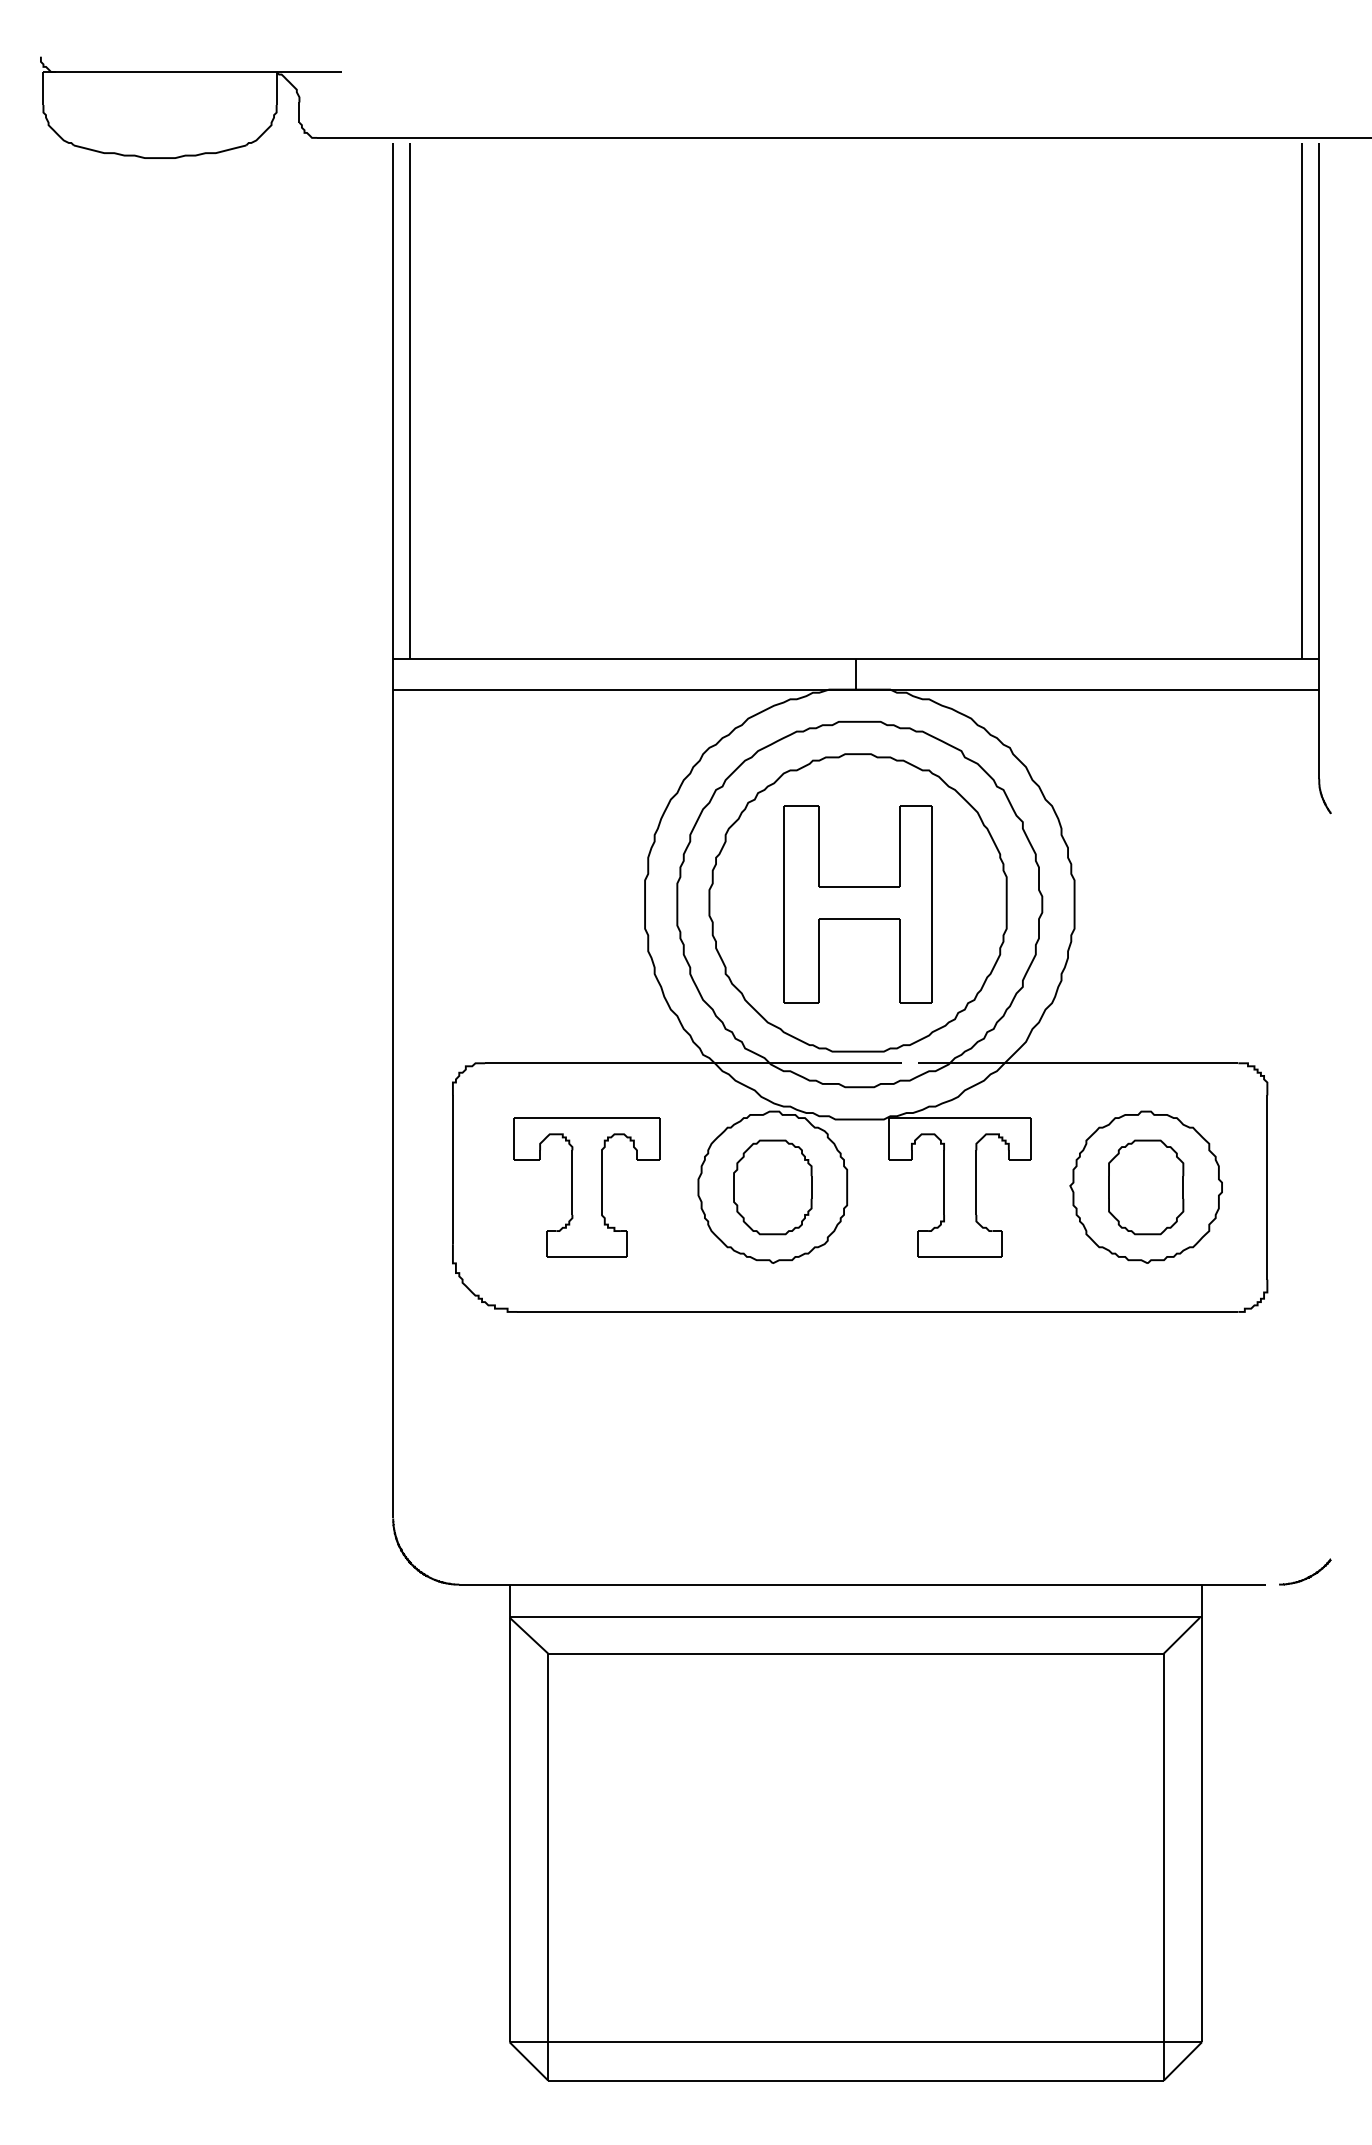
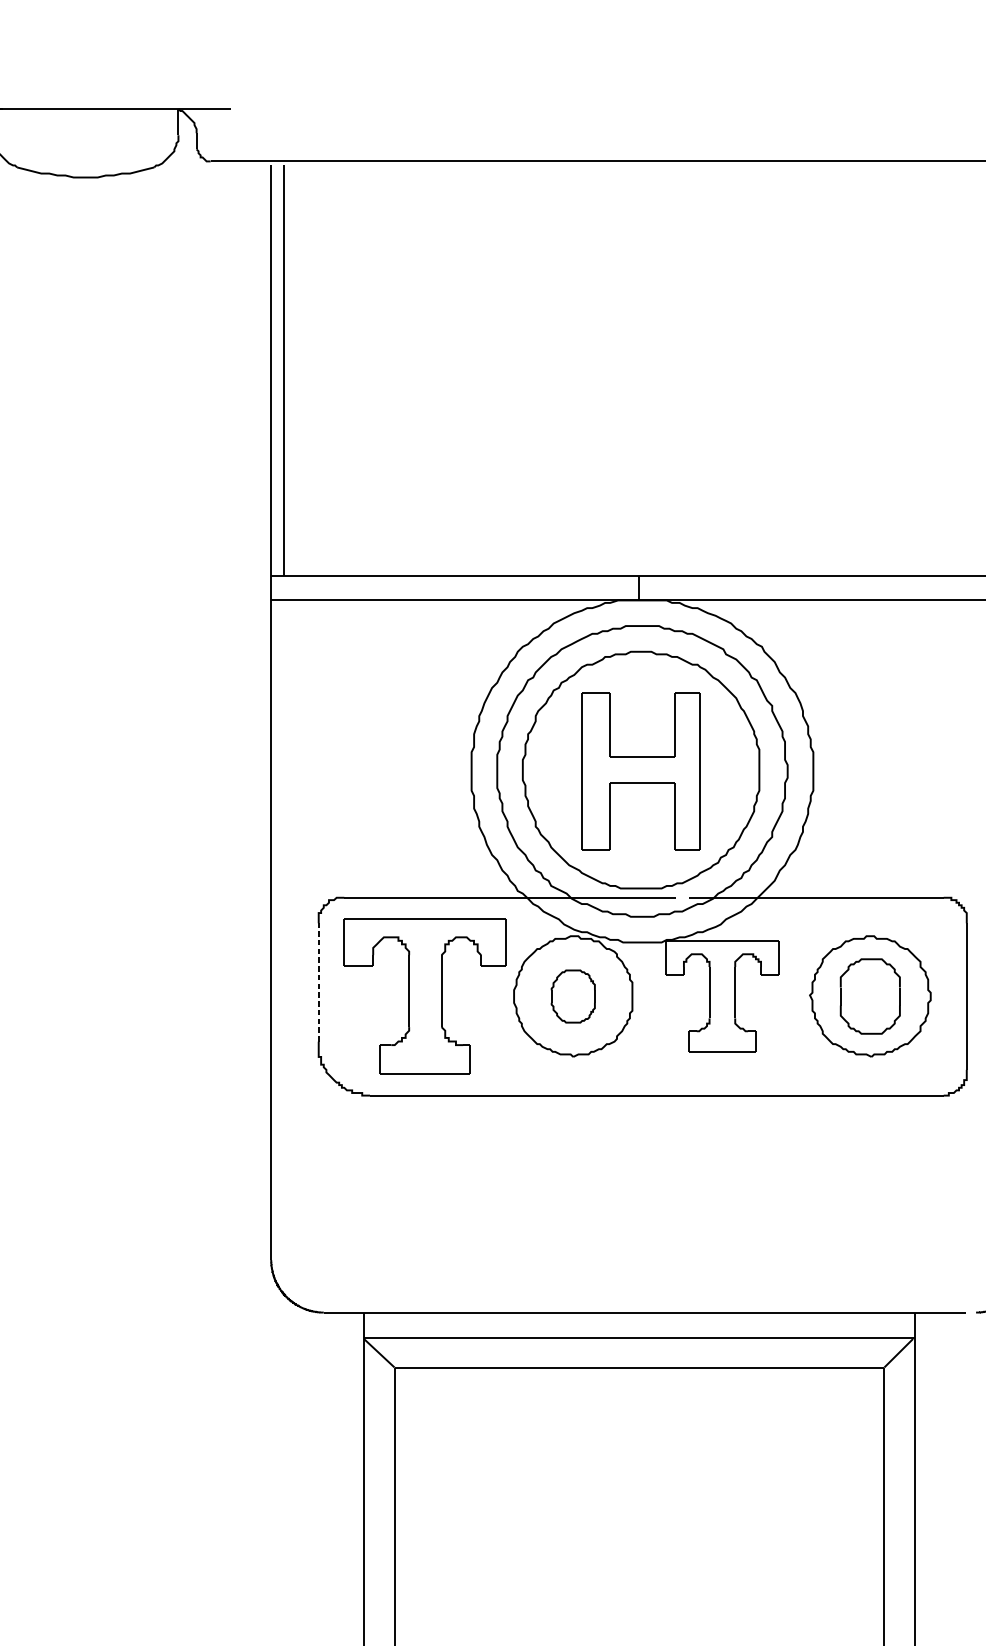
line: (452, 1169) -> (318, 982), solid -> dashed
part: (586, 1187) -> (425, 996), size x1.4
part: (772, 1187) -> (573, 996), size x0.7

